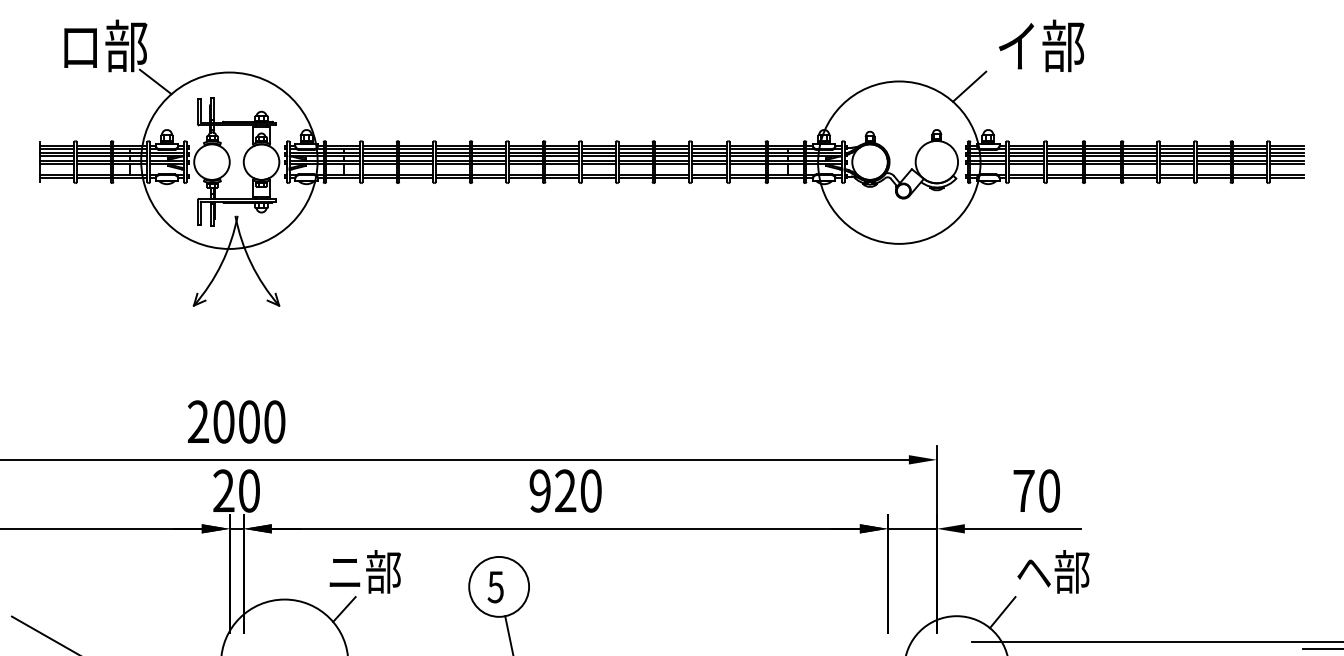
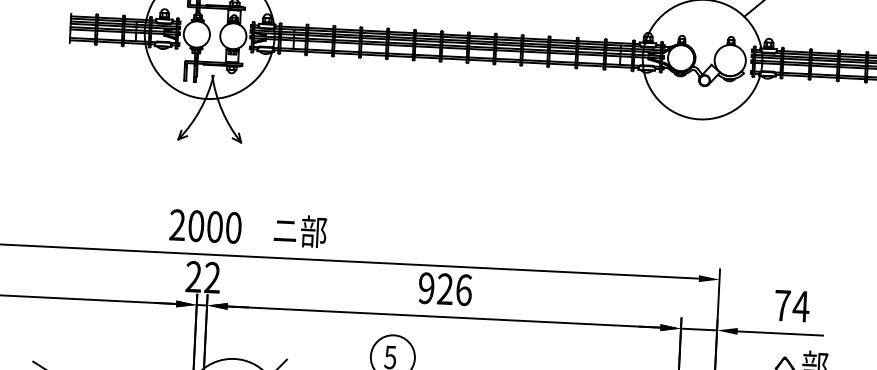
text: (248, 490) -> (211, 277), 20 -> 22
text: (590, 490) -> (463, 289), 920 -> 926
text: (1048, 490) -> (800, 306), 70 -> 74
text: (364, 571) -> (299, 230), moved

